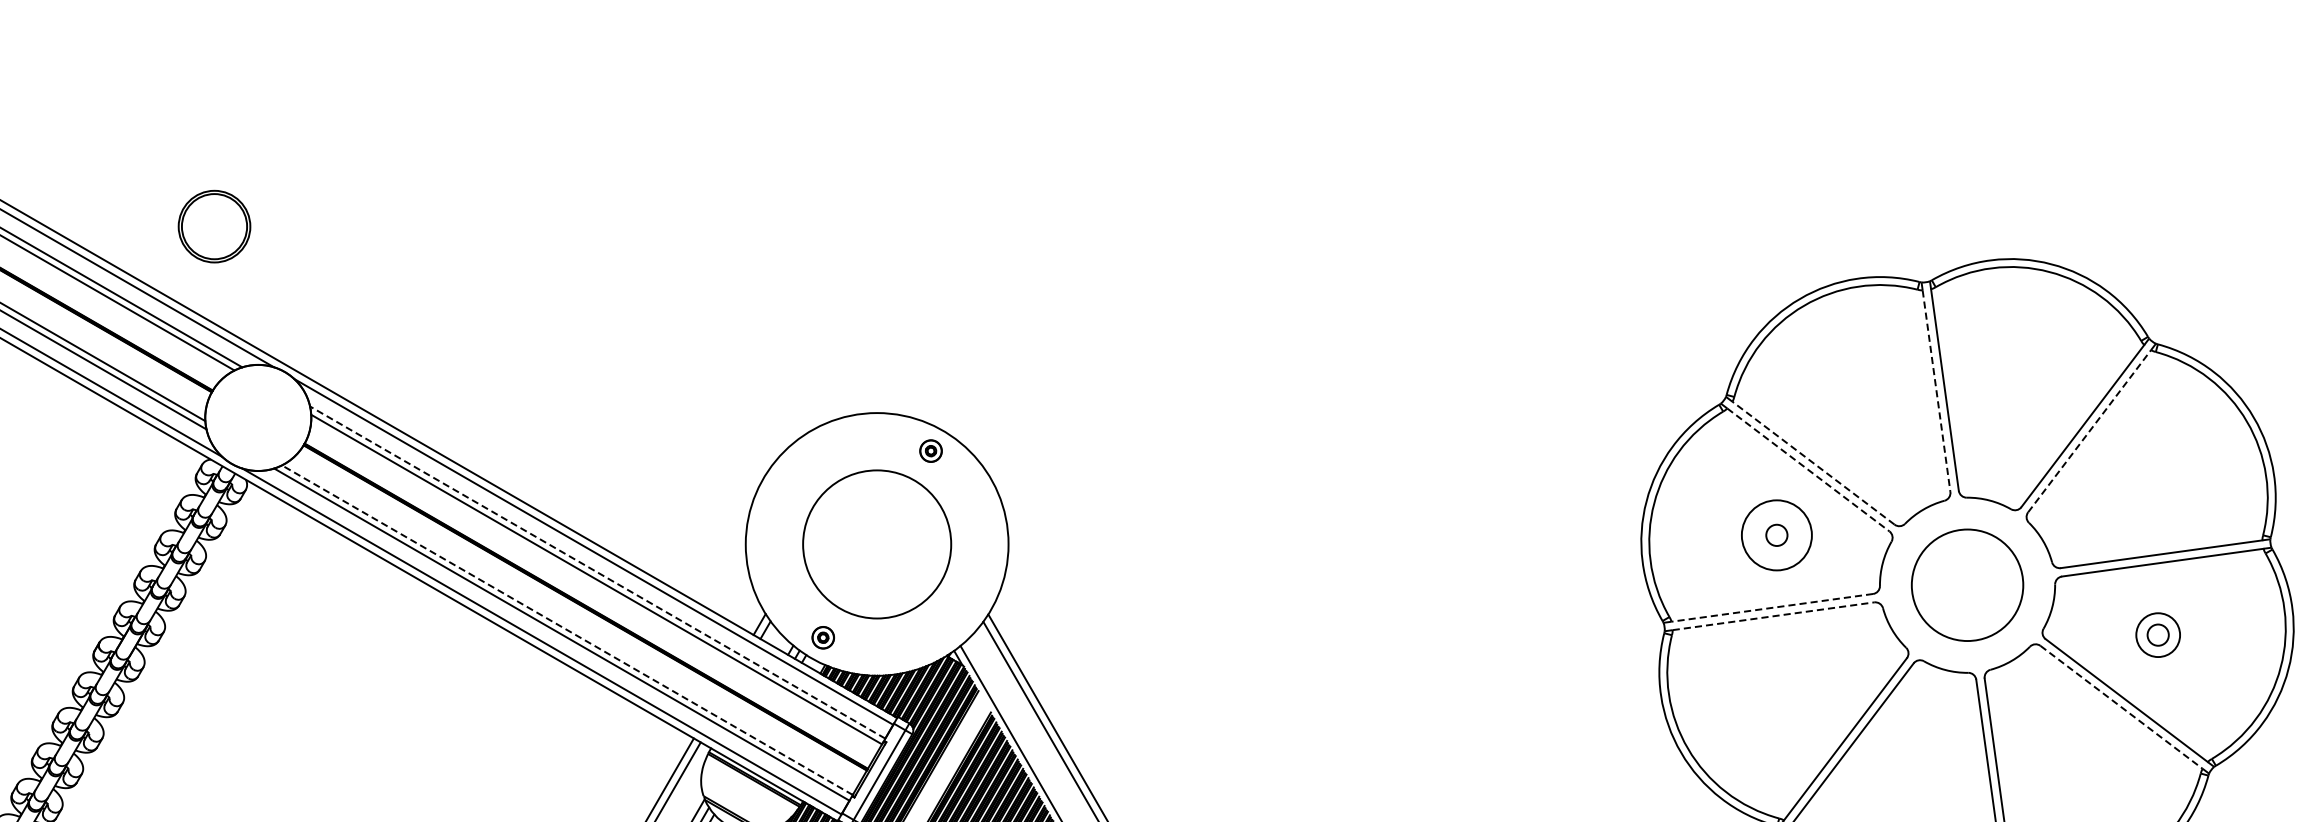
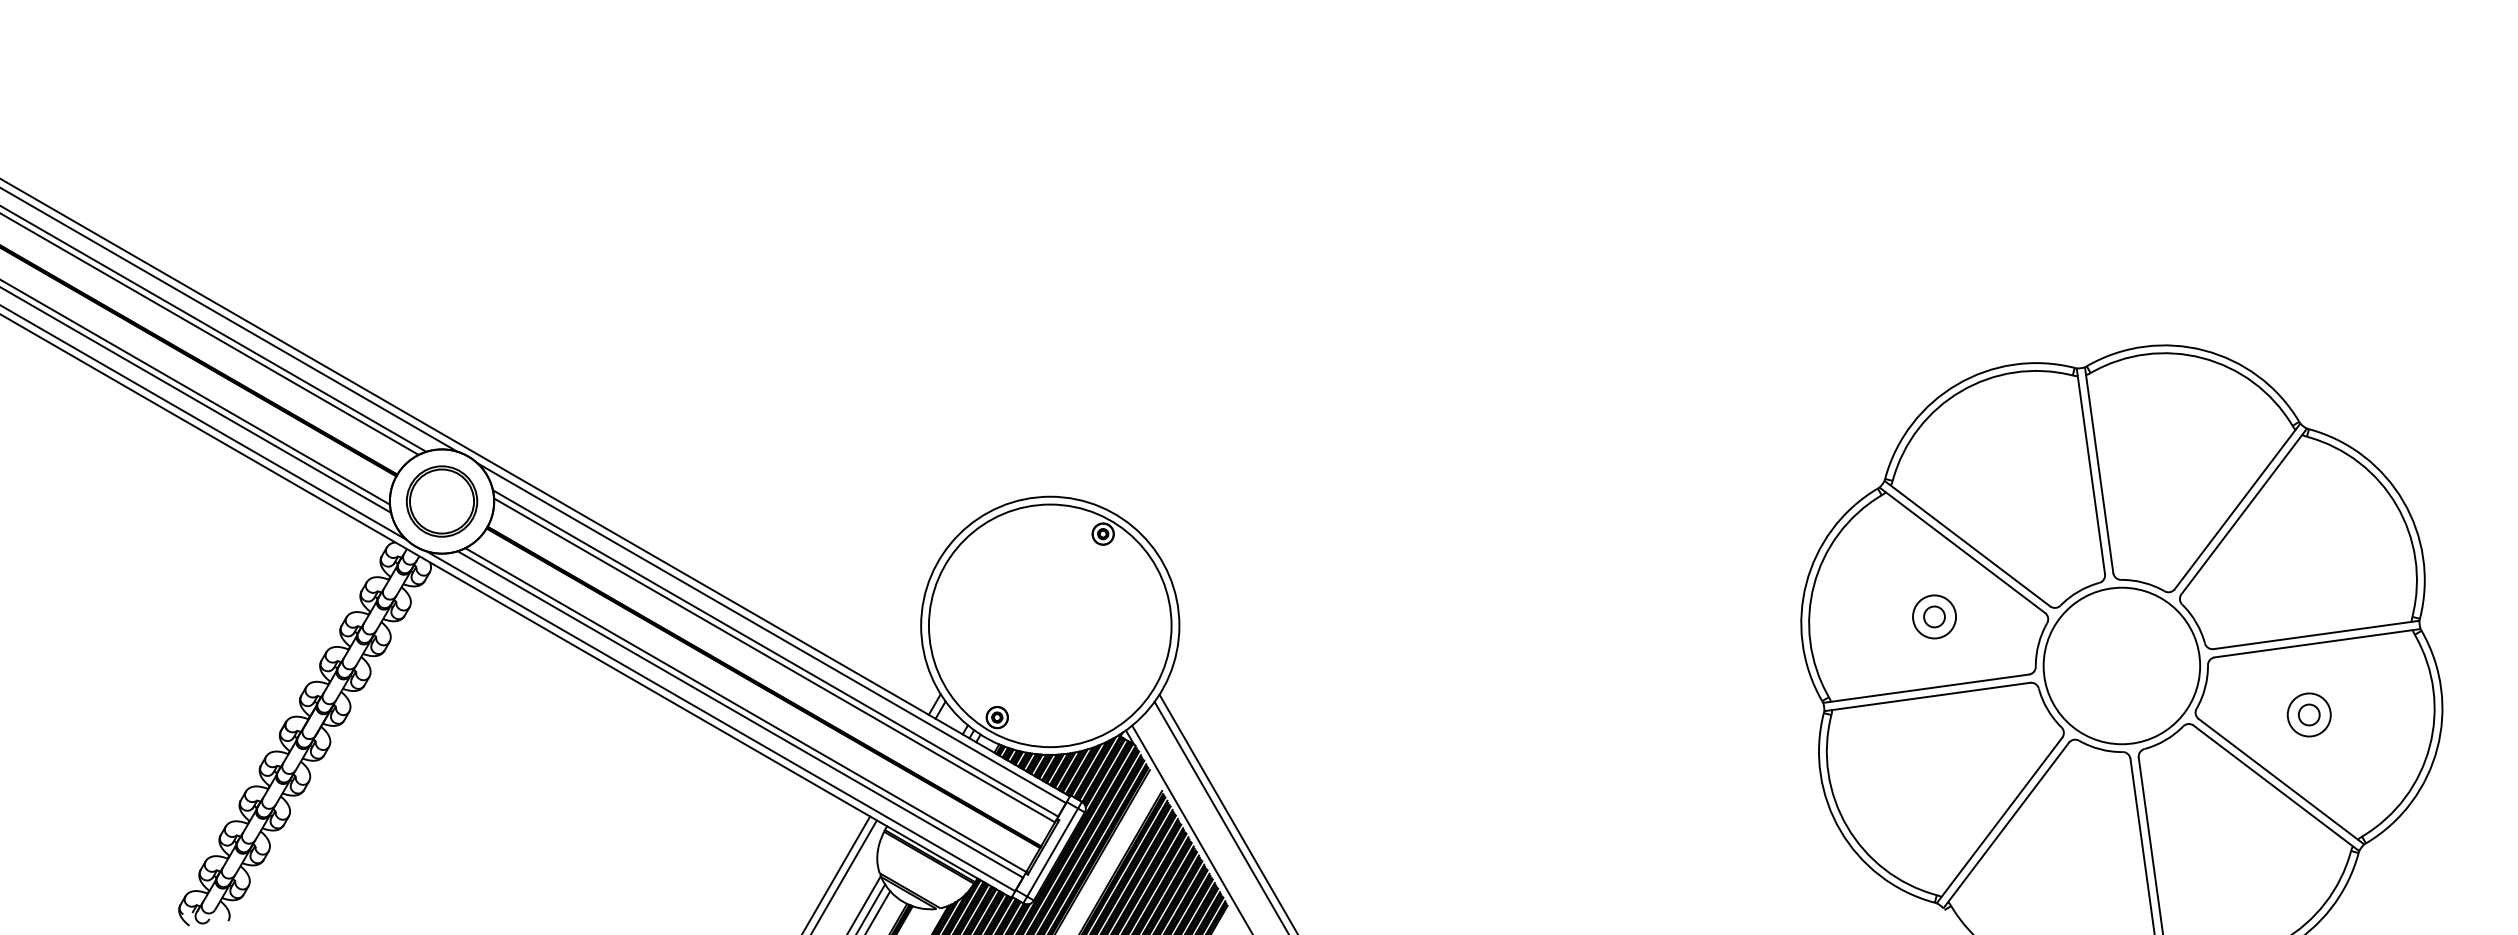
part: (213, 226) -> (441, 501), moved
line: (1936, 391) -> (2091, 475), dashed -> solid
line: (2089, 431) -> (2241, 514), dashed -> solid
line: (1813, 463) -> (1970, 546), dashed -> solid
line: (1808, 469) -> (1965, 552), dashed -> solid
circle: (1776, 534) -> (1934, 616), size x0.62
circle: (876, 544) -> (1049, 625), size x1.67
line: (597, 572) -> (775, 653), dashed -> solid
circle: (1967, 584) -> (2121, 665), size x1.43
line: (1772, 608) -> (1930, 688), dashed -> solid
line: (1773, 616) -> (1931, 696), dashed -> solid
line: (567, 630) -> (745, 710), dashed -> solid
line: (2121, 706) -> (2273, 785), dashed -> solid

